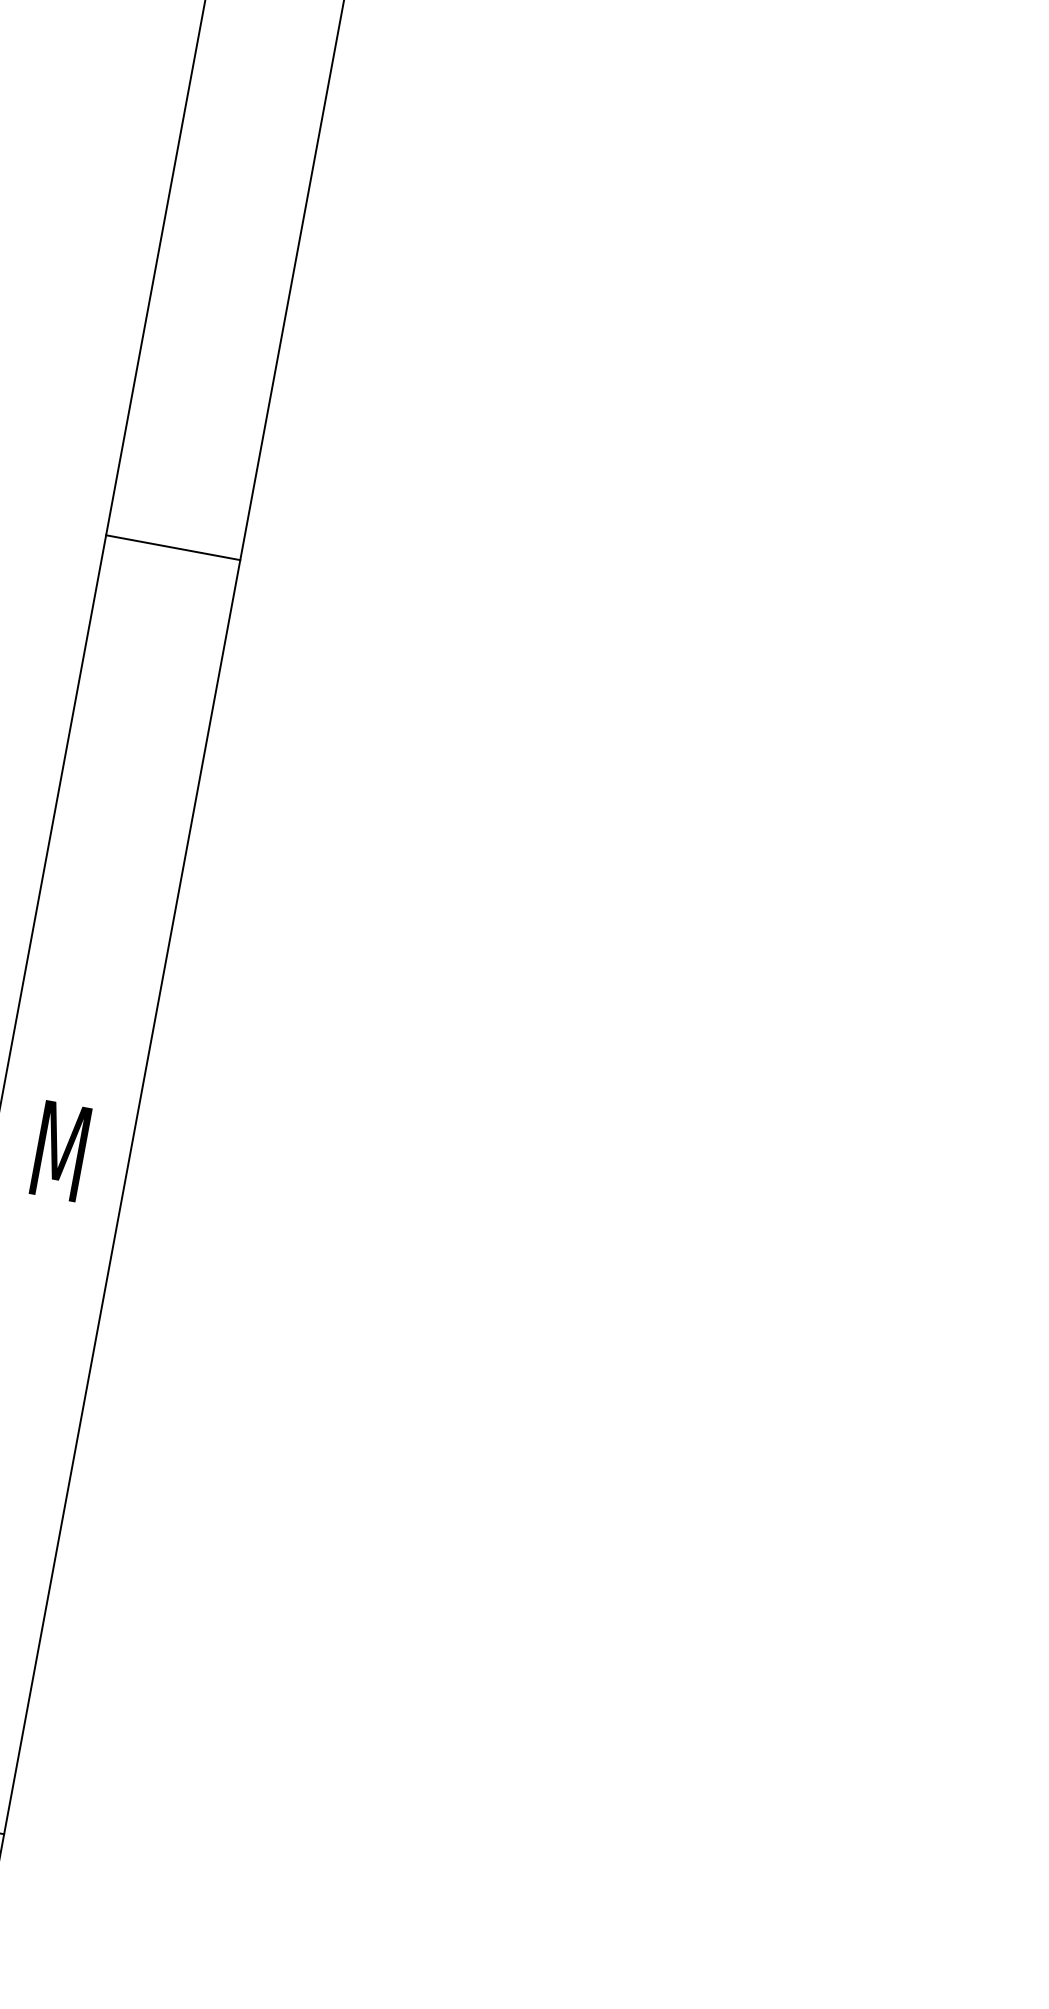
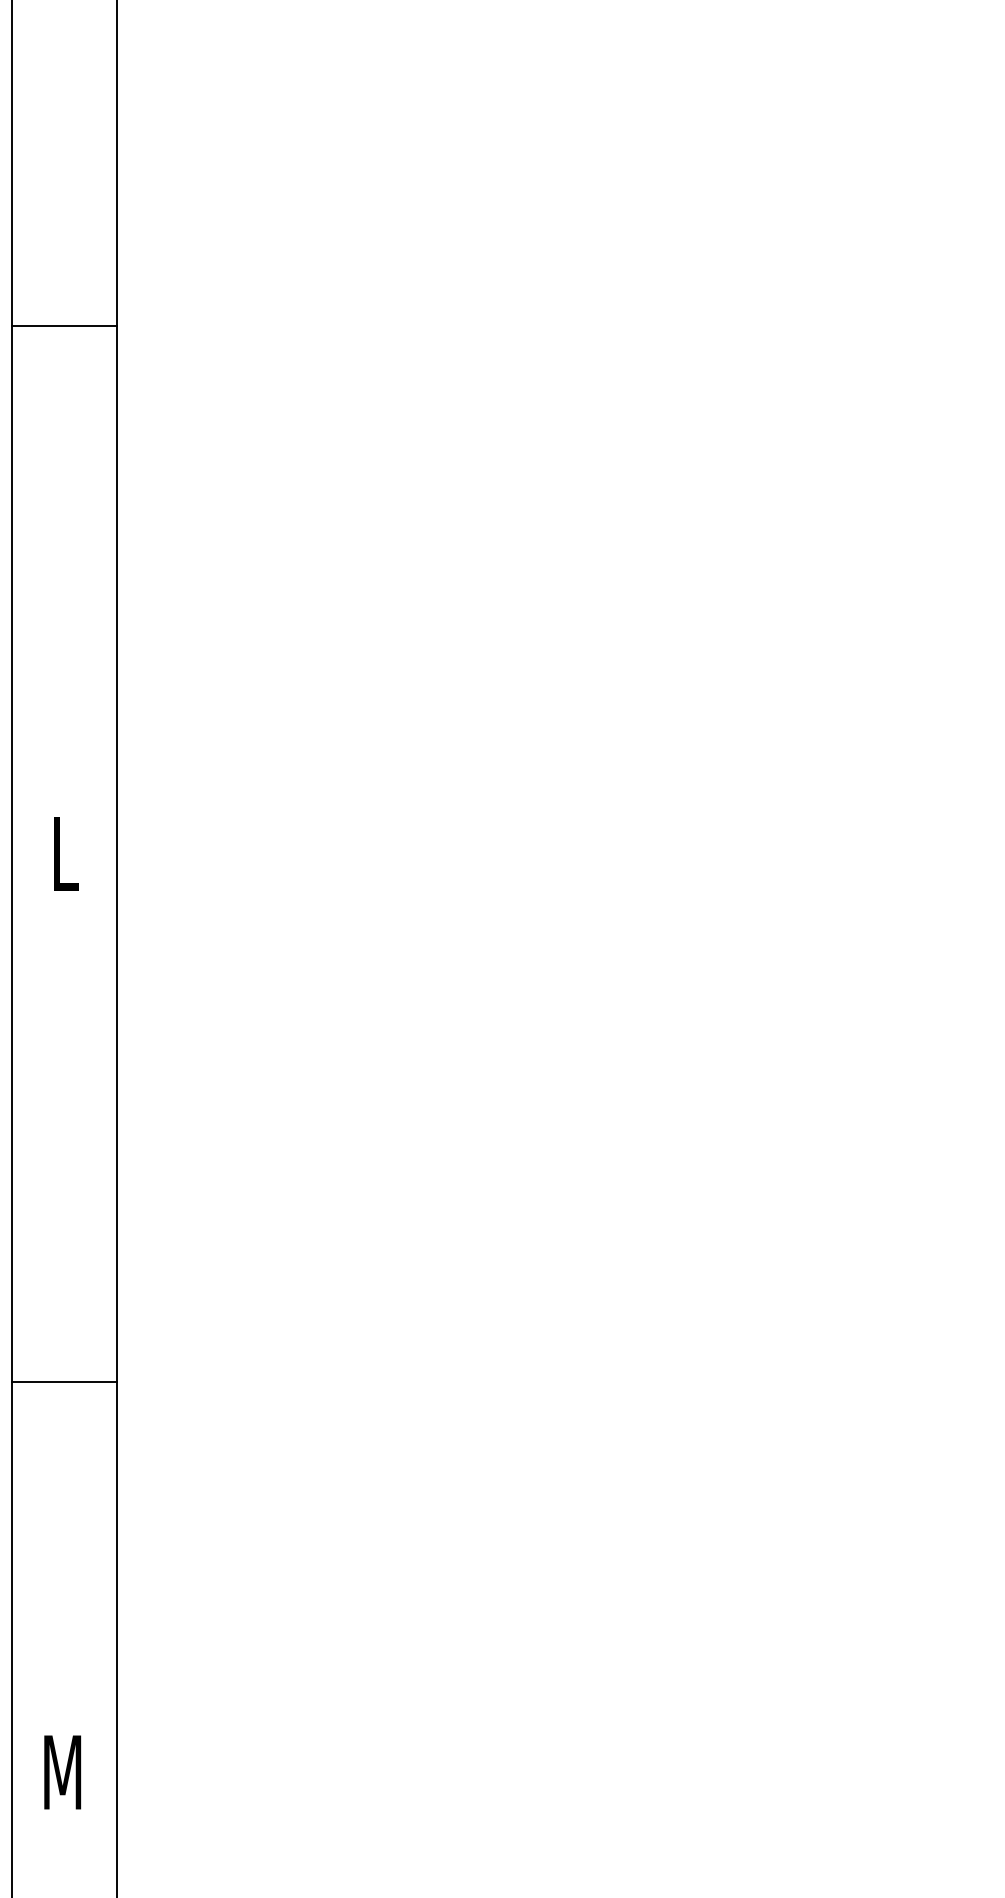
line: (173, 547) -> (64, 325), moved
text: (60, 1150) -> (63, 853), M -> L

